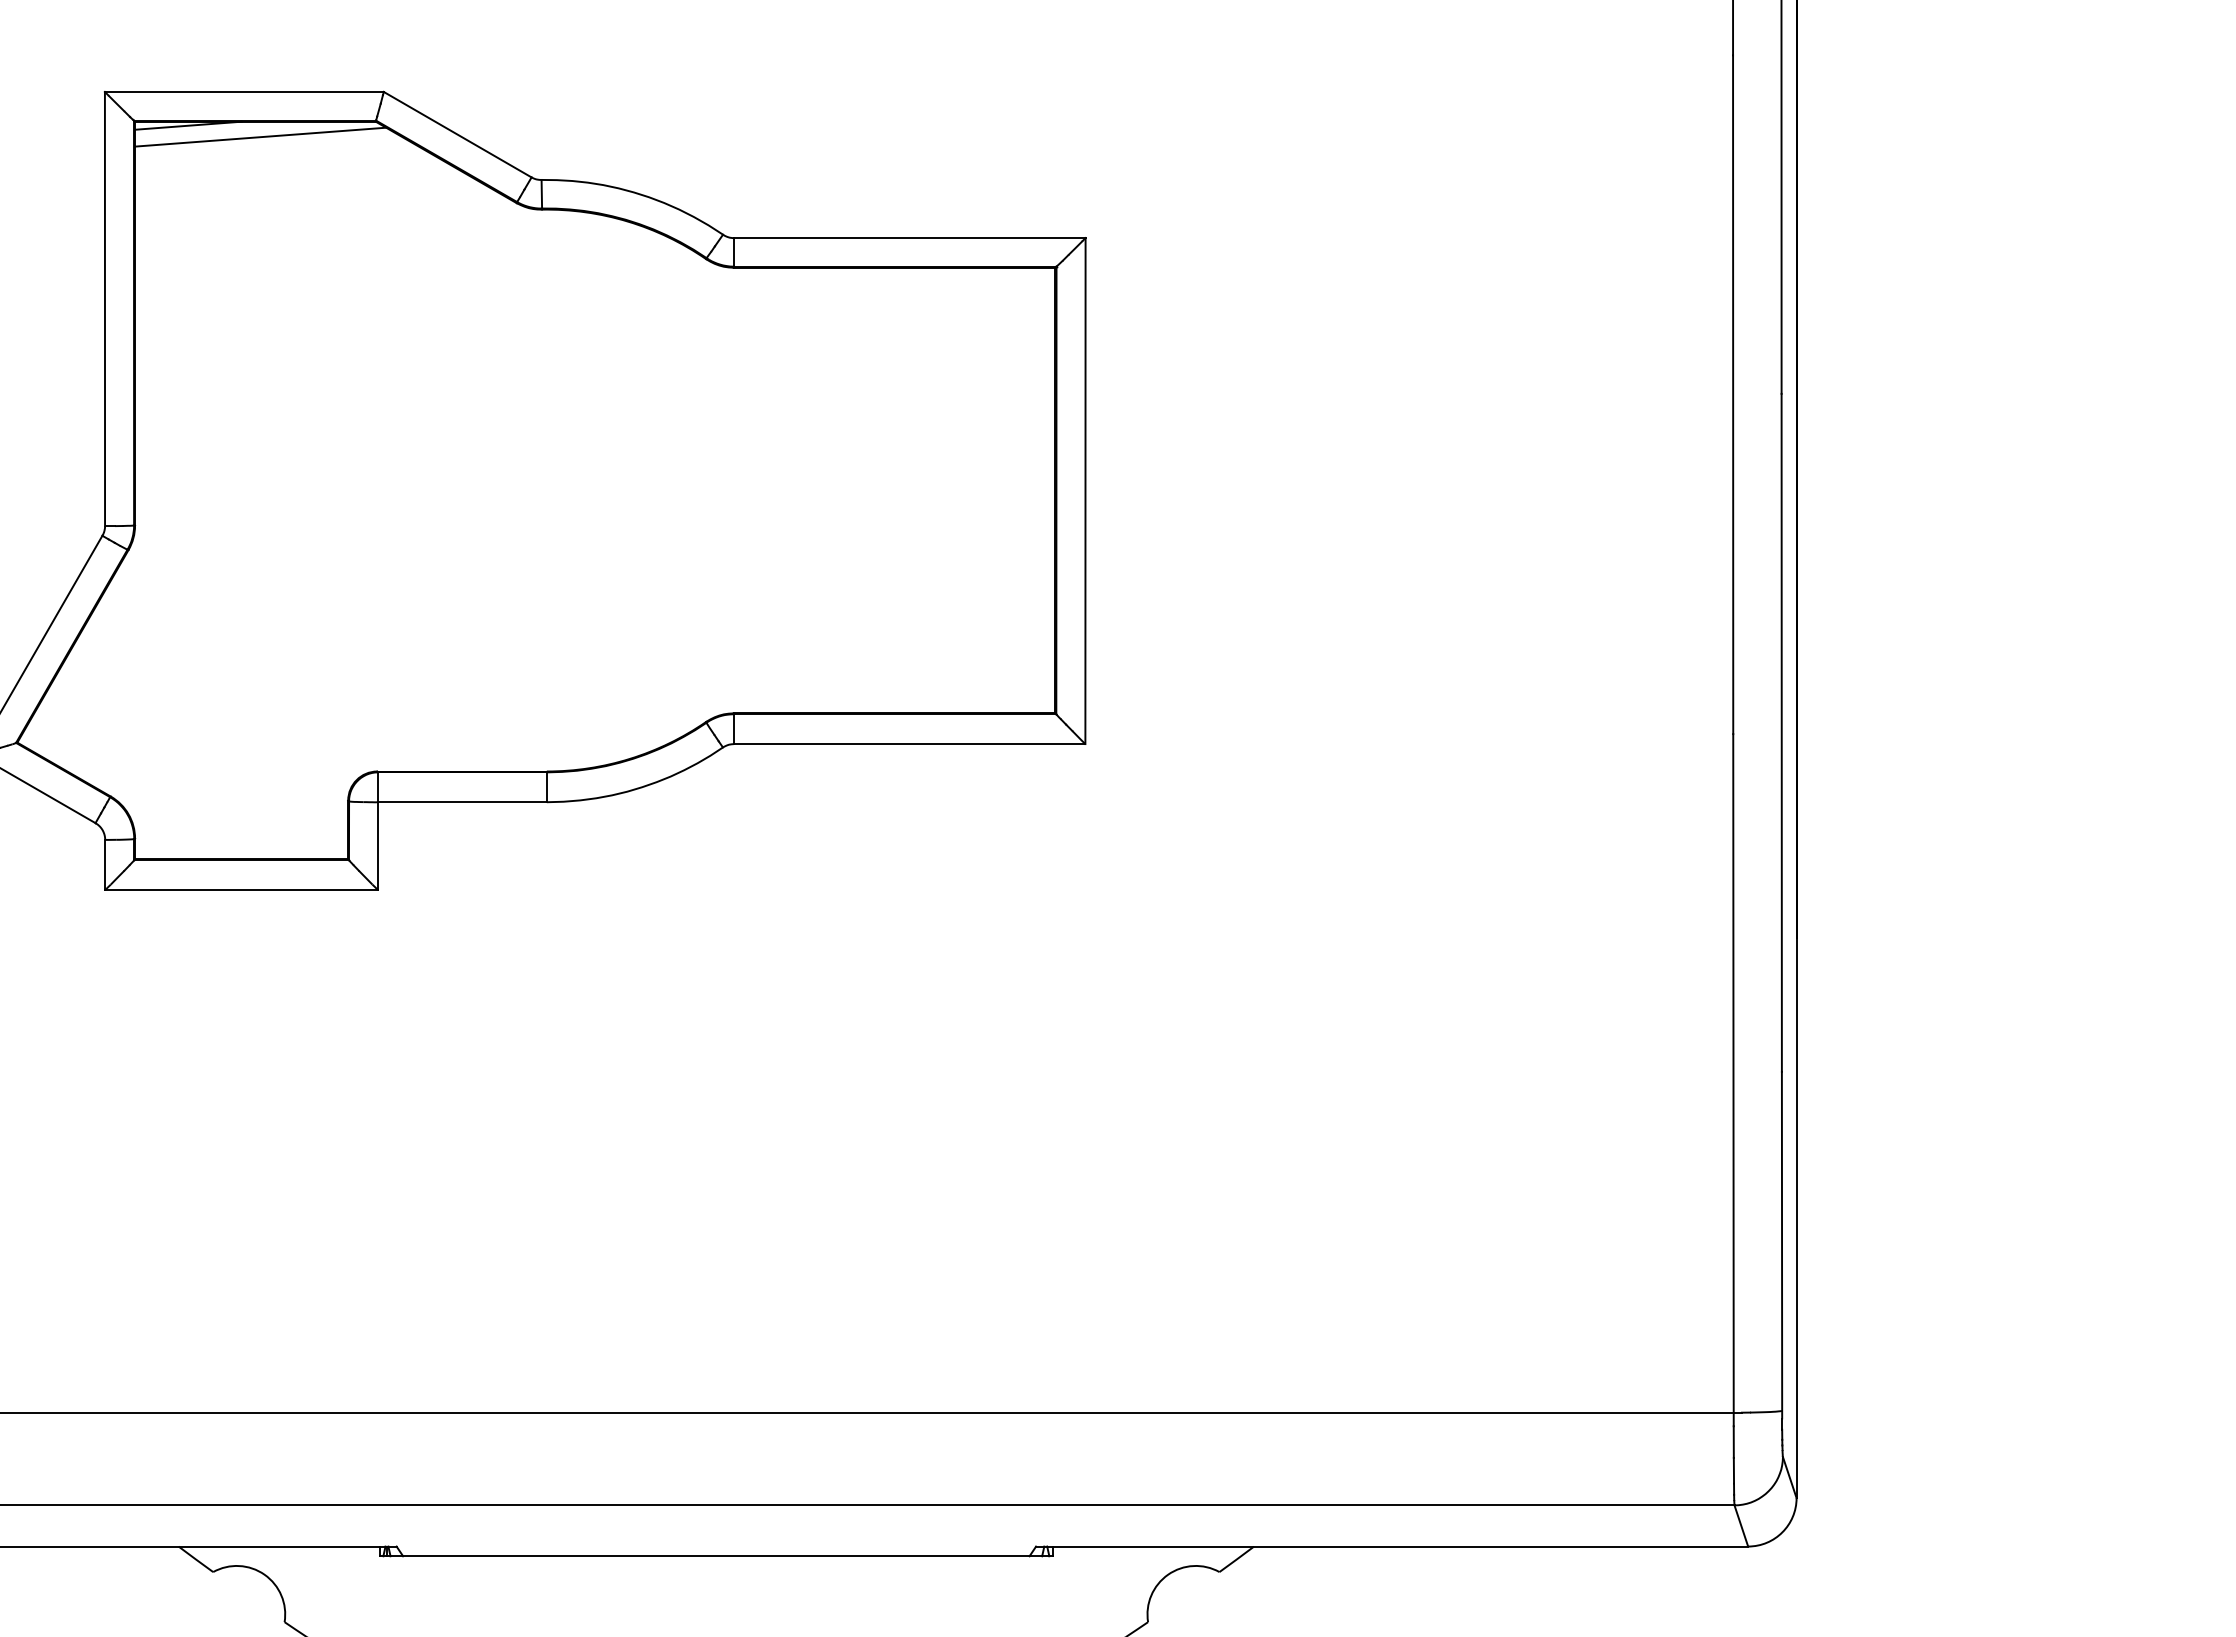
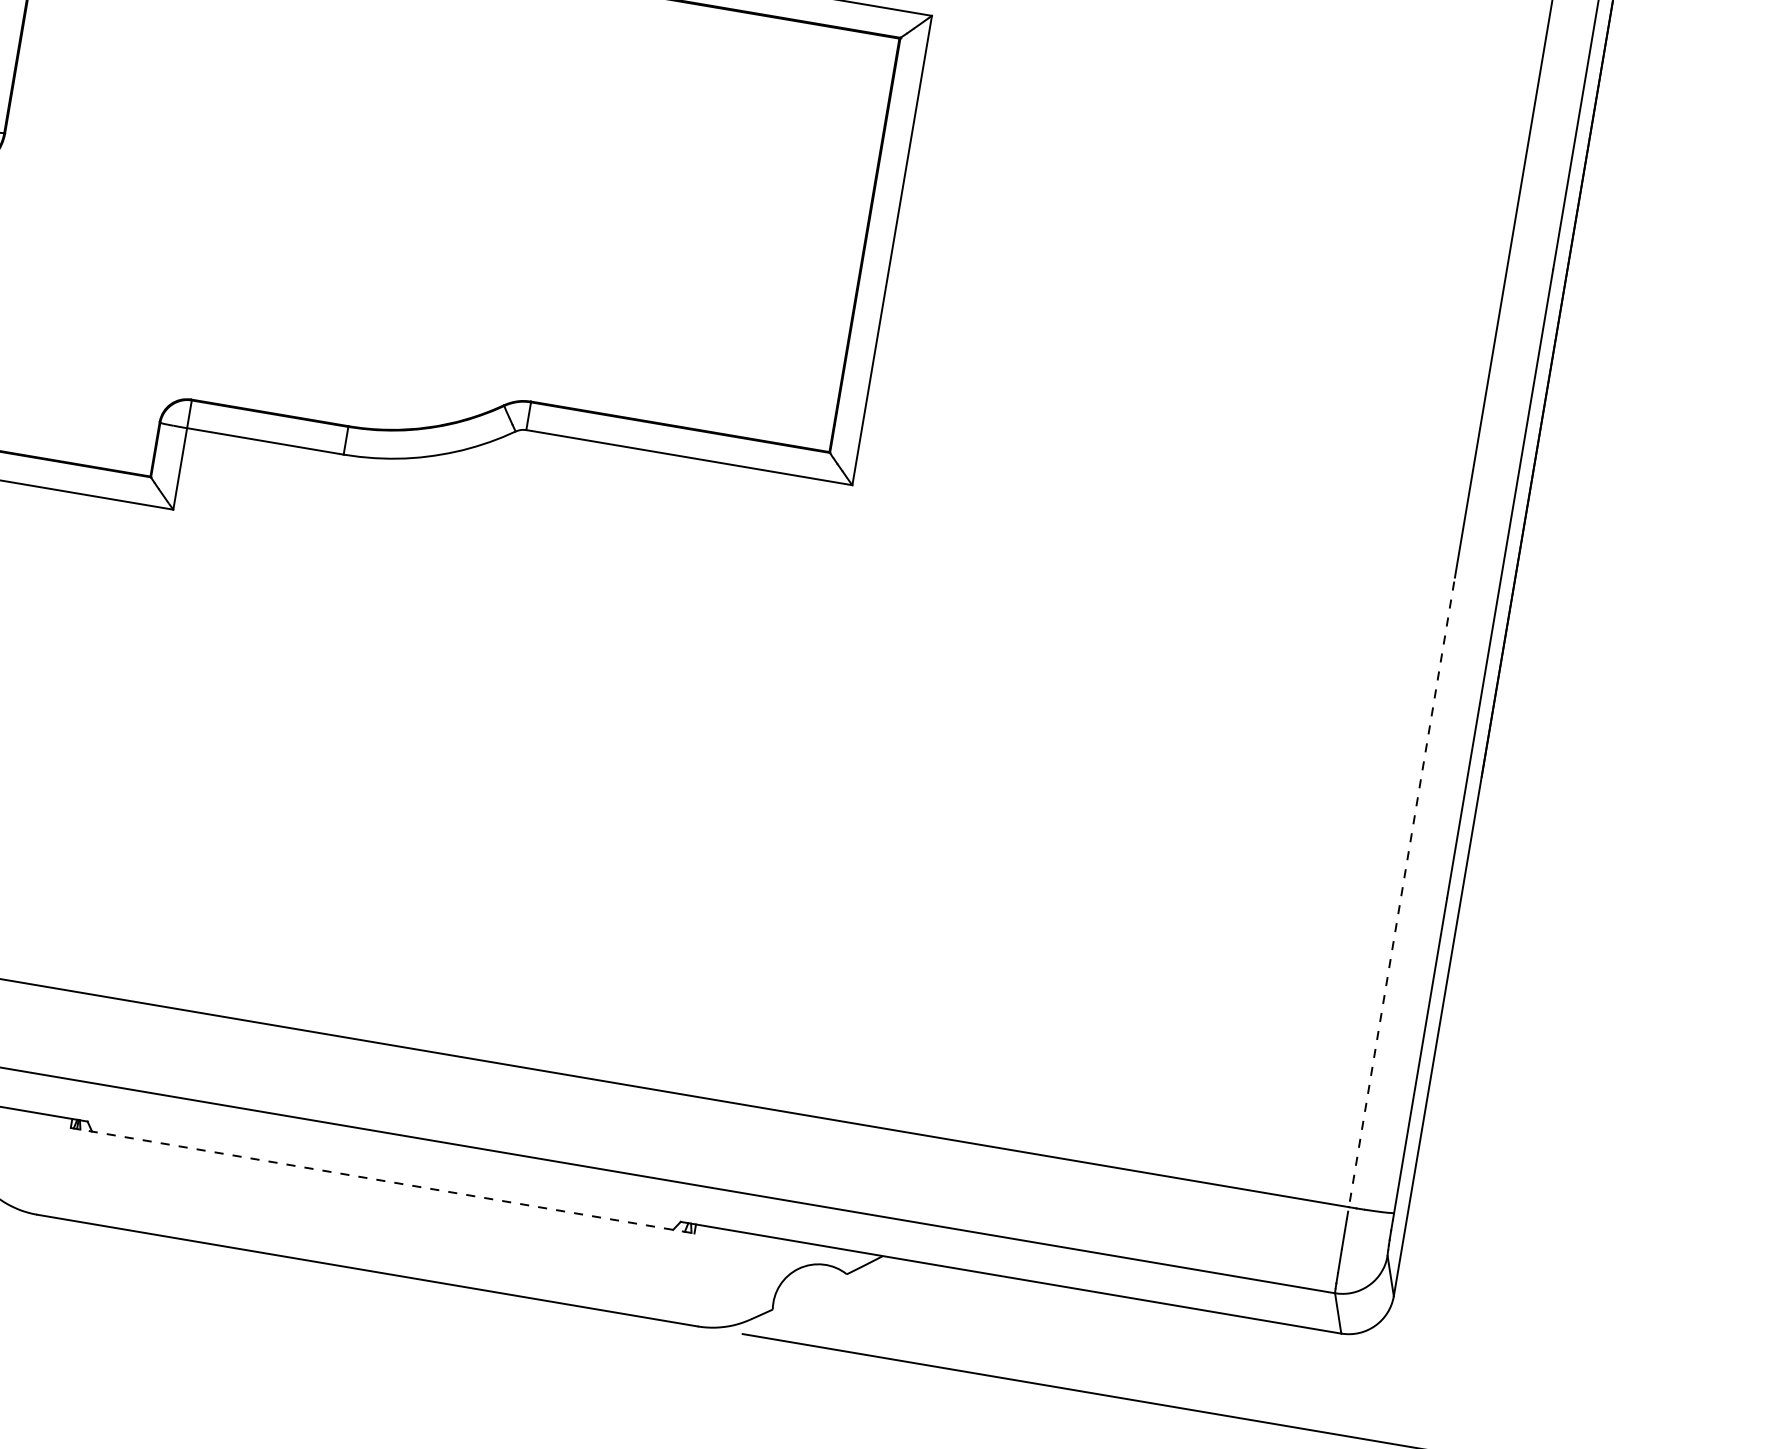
line: (1733, 1079) -> (1400, 898), solid -> dashed
line: (716, 1556) -> (382, 1180), solid -> dashed

